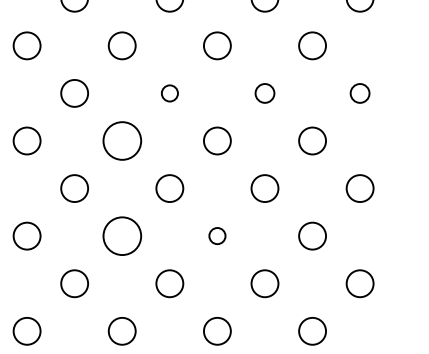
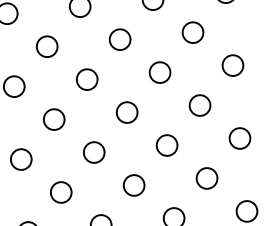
circle: (169, 93) -> (86, 79), size x1.67
circle: (264, 93) -> (159, 72), size x1.43
circle: (359, 93) -> (232, 65), size x1.43
circle: (121, 140) -> (53, 119), size x0.71
circle: (121, 235) -> (60, 192), size x0.71
circle: (217, 235) -> (134, 184), size x1.67

